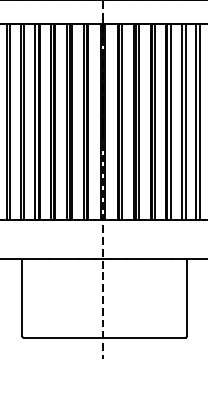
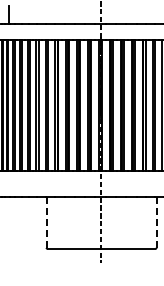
line: (21, 298) -> (46, 222), solid -> dashed
line: (187, 298) -> (156, 222), solid -> dashed

